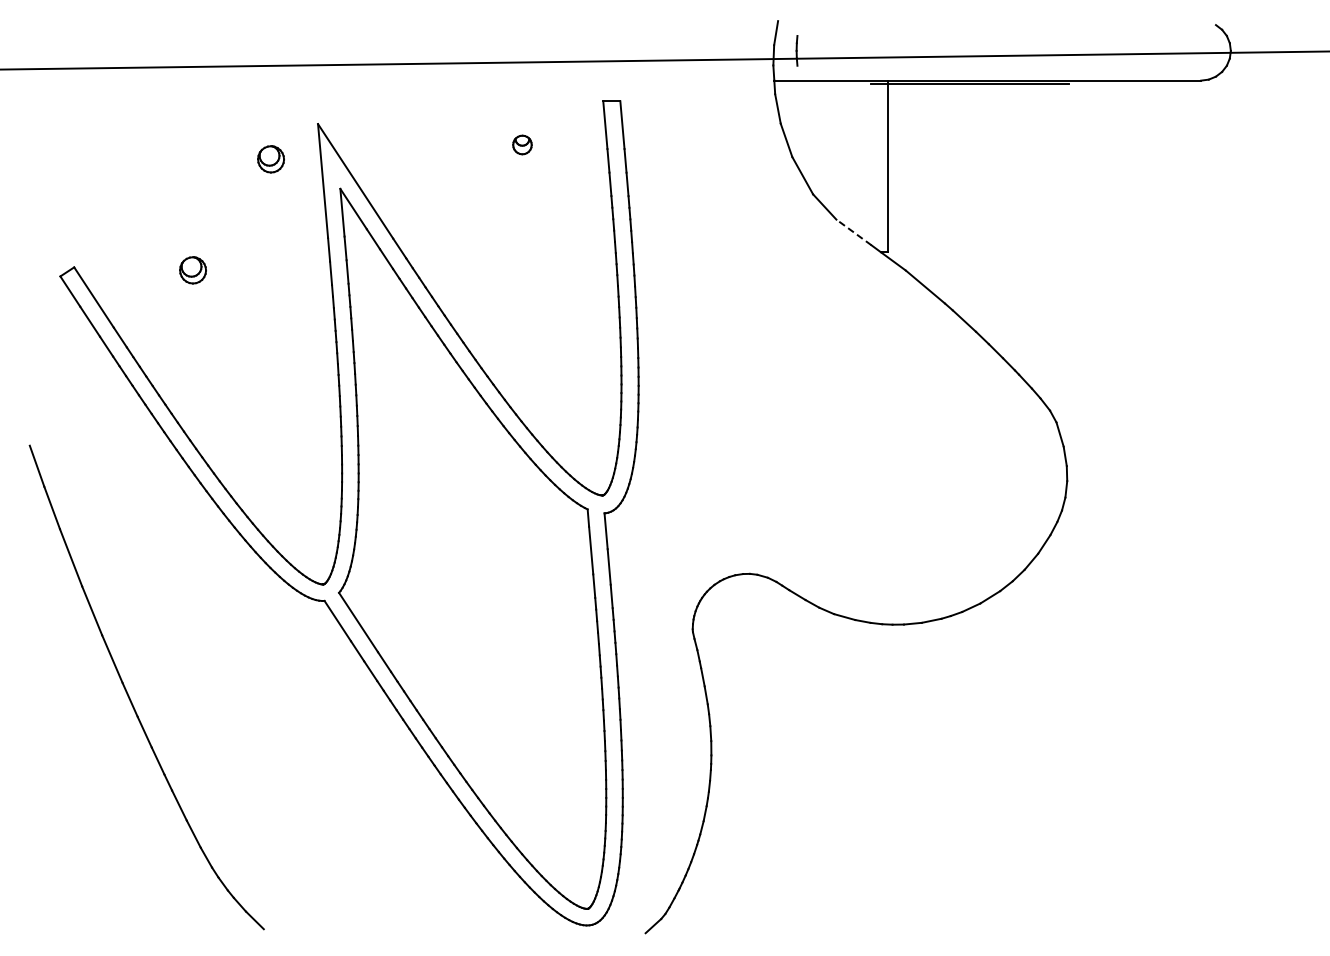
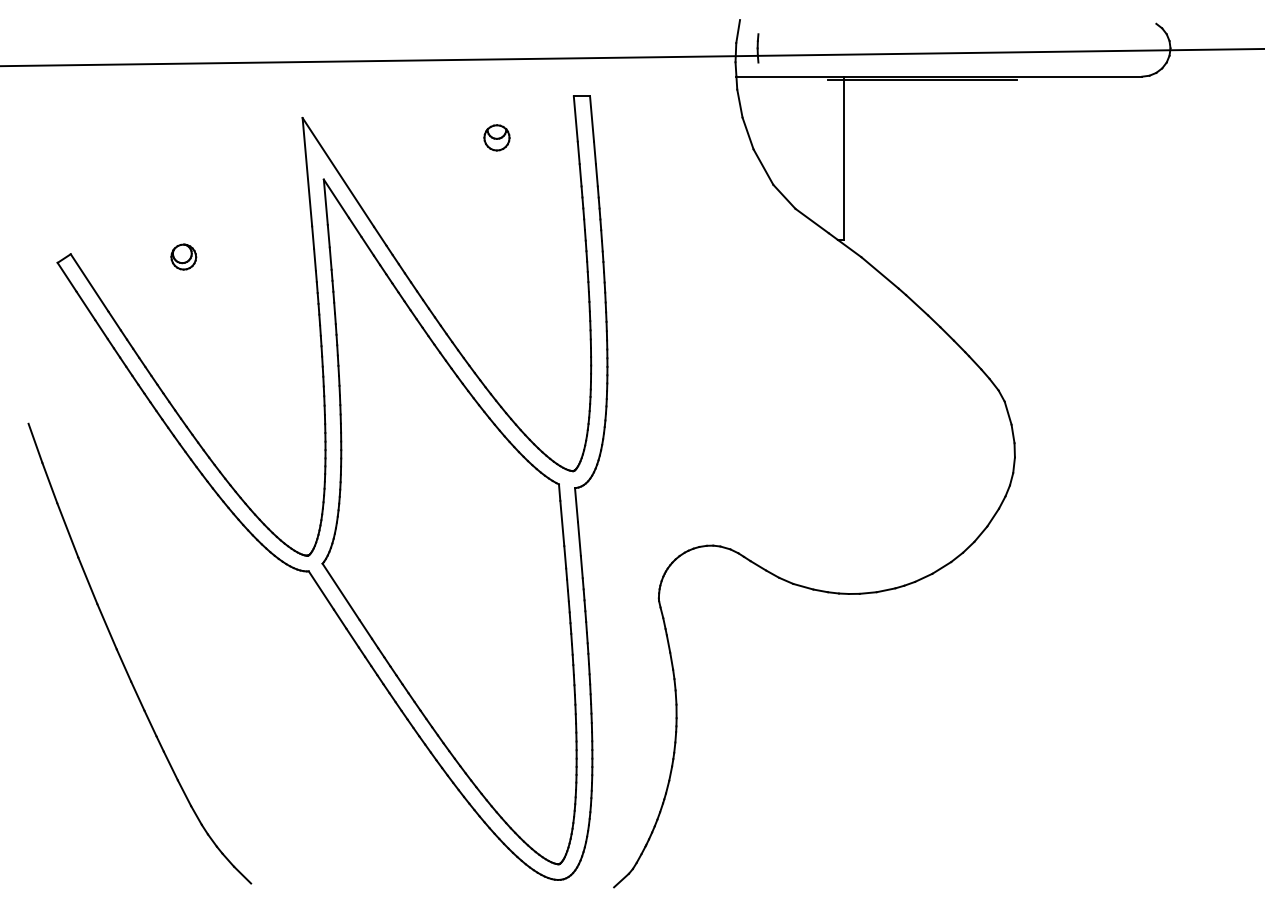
part: (522, 144) -> (497, 137), size x1.43
part: (270, 159) -> (257, 151), removed
line: (853, 232) -> (811, 221), dashed -> solid

